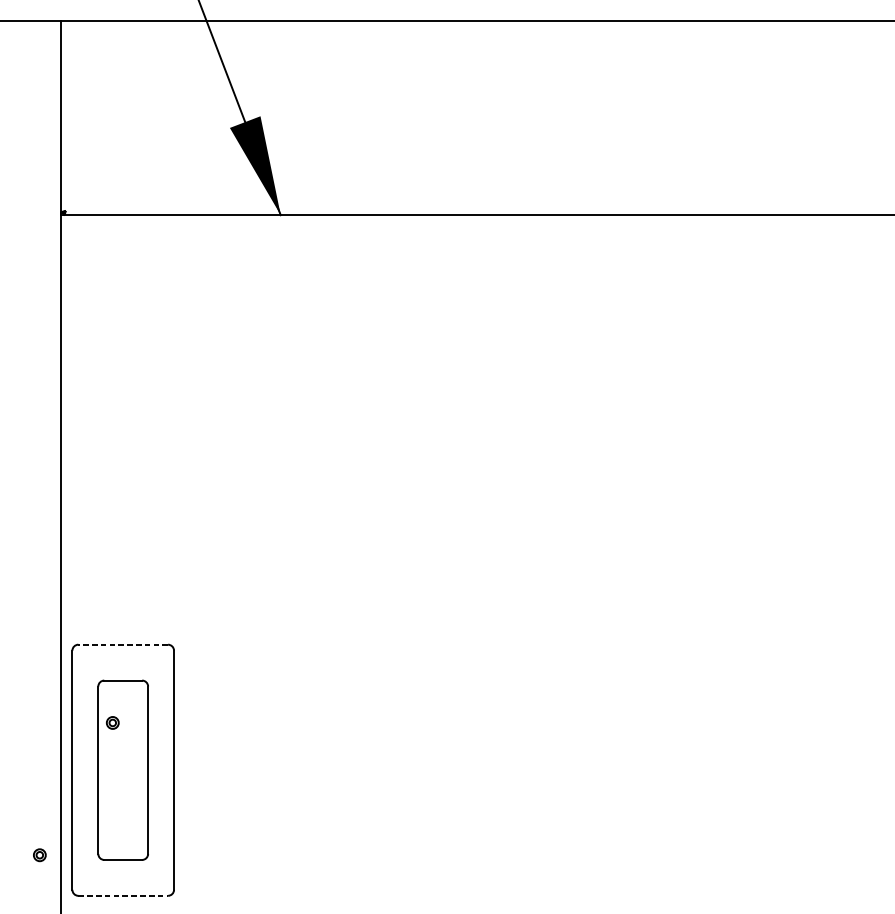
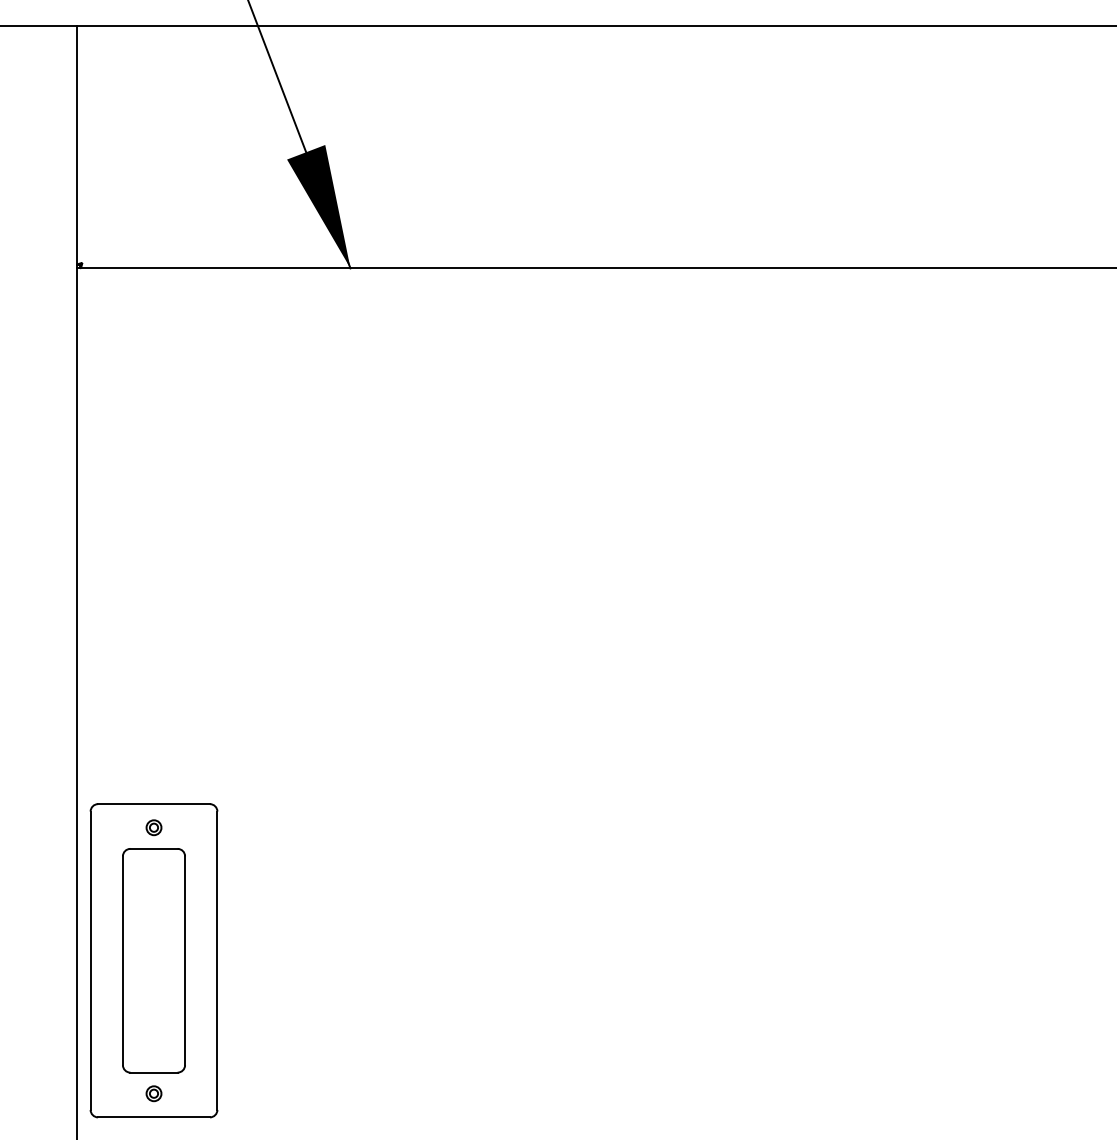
line: (123, 644) -> (154, 804), dashed -> solid
part: (112, 722) -> (153, 827), moved
part: (39, 855) -> (153, 1093), moved
line: (123, 895) -> (154, 1117), dashed -> solid

